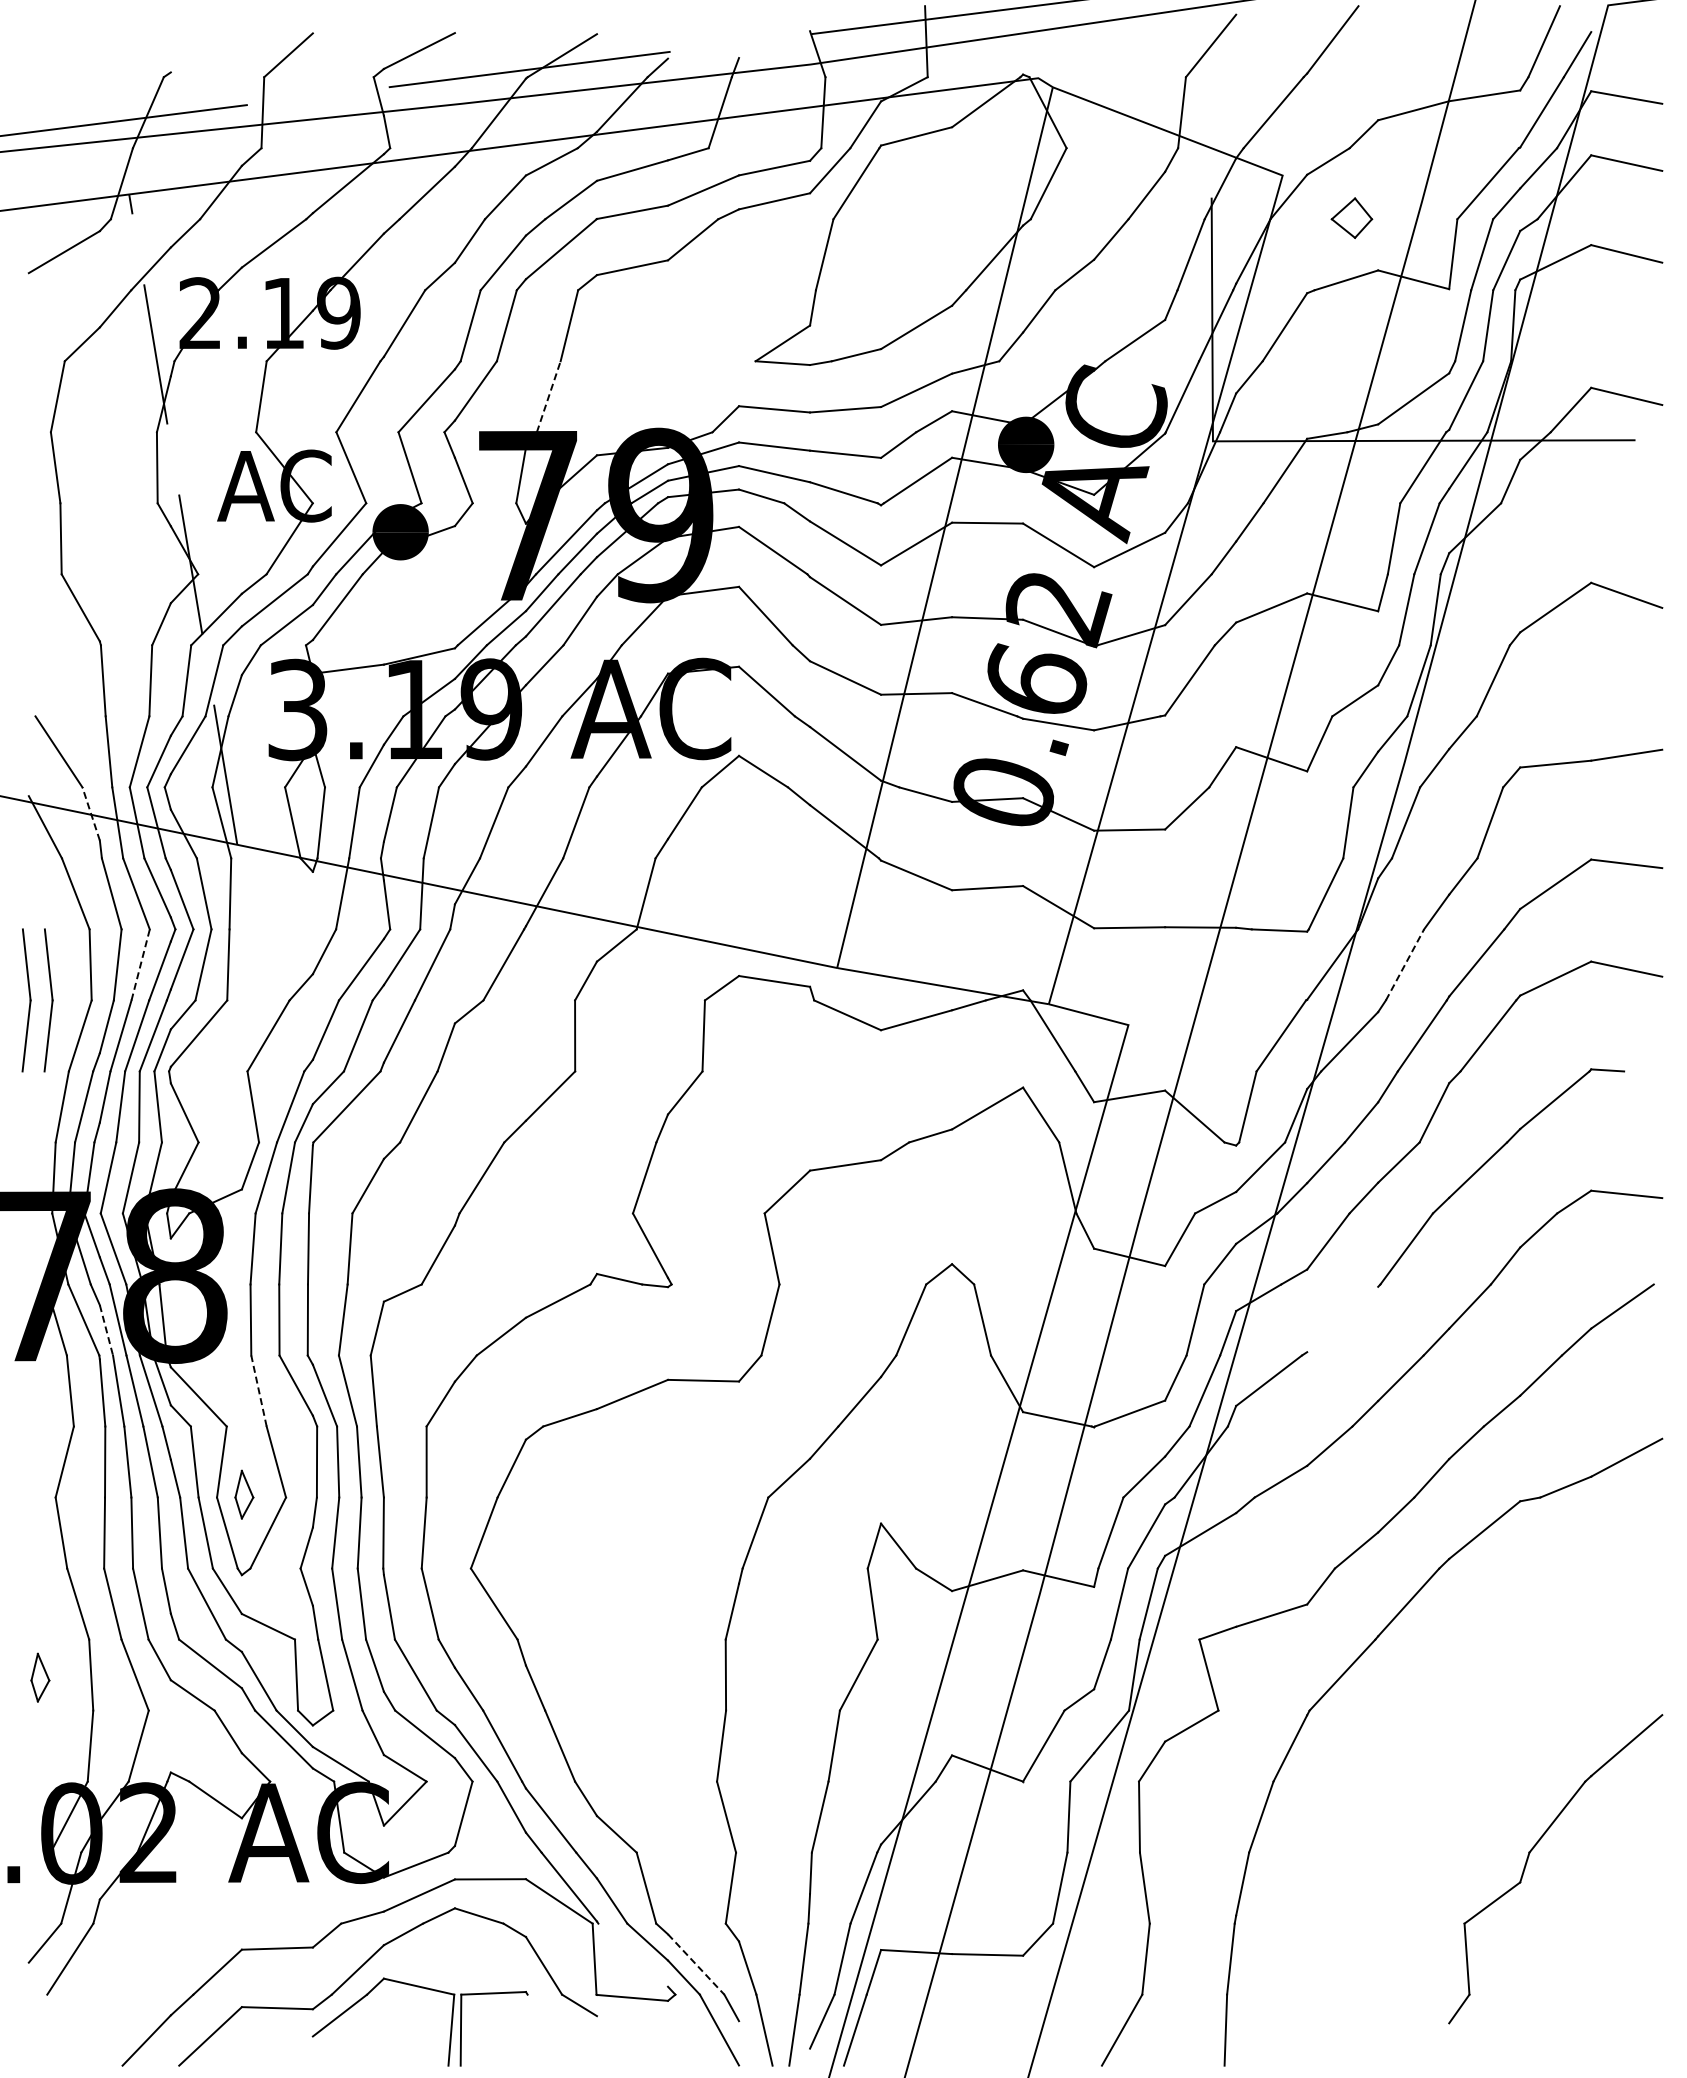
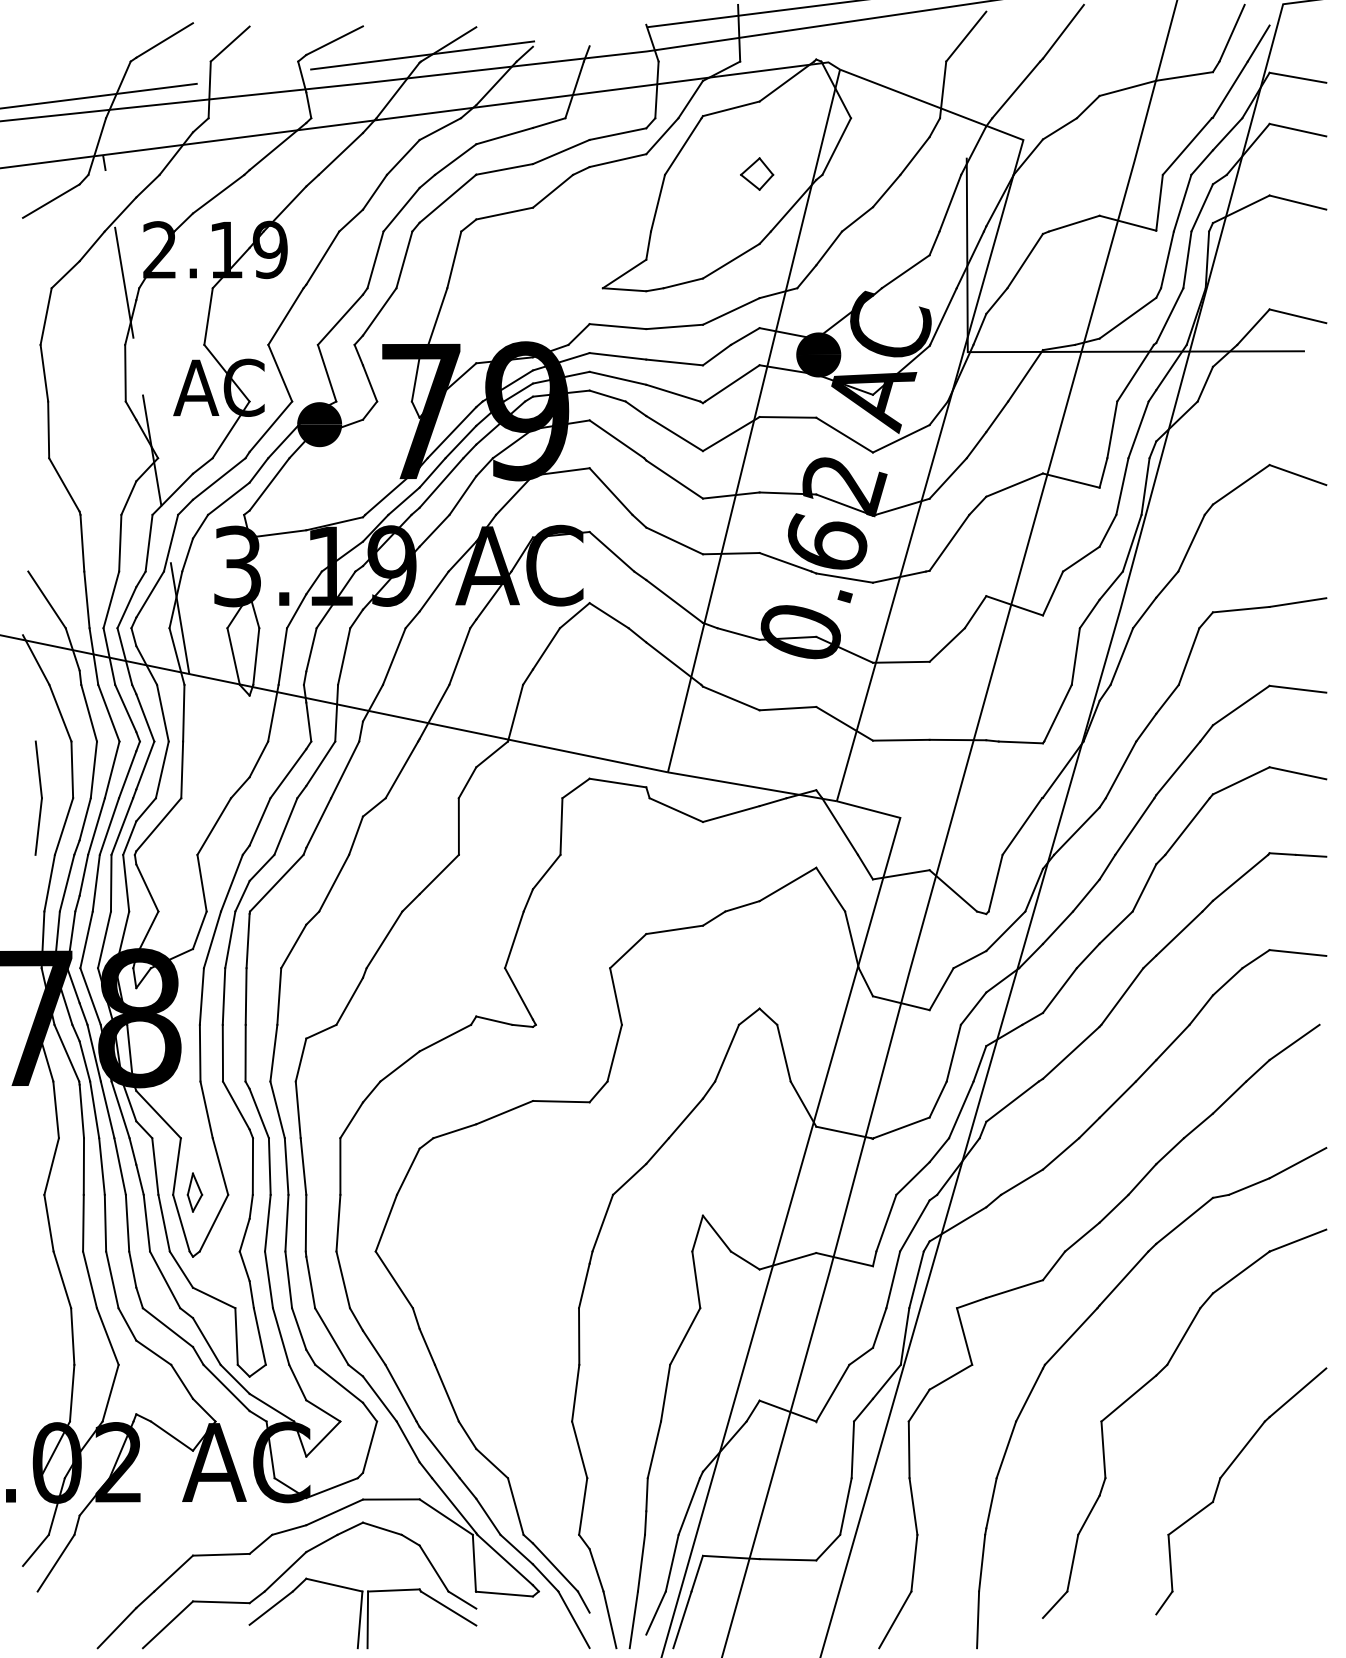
line: (205, 50) -> (163, 40), added
part: (1351, 217) -> (756, 173), moved
line: (548, 396) -> (437, 316), dashed -> solid
line: (91, 813) -> (72, 649), dashed -> solid
line: (140, 964) -> (112, 769), dashed -> solid
line: (1405, 964) -> (1121, 769), dashed -> solid
part: (26, 1000) -> (21, 798), removed
line: (1643, 1072) -> (1311, 855), added
line: (1342, 1319) -> (1071, 1052), added
line: (106, 1330) -> (84, 1061), dashed -> solid
line: (258, 1390) -> (206, 1109), dashed -> solid
part: (40, 1677) -> (32, 1338), removed
part: (1437, 1735) -> (1146, 1384), added
line: (633, 1954) -> (505, 1559), added
line: (696, 1964) -> (555, 1567), dashed -> solid
line: (561, 2015) -> (447, 1608), added

